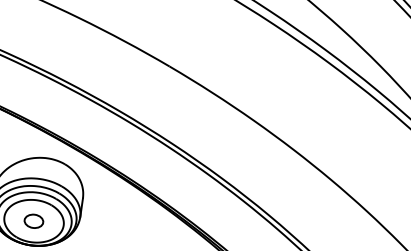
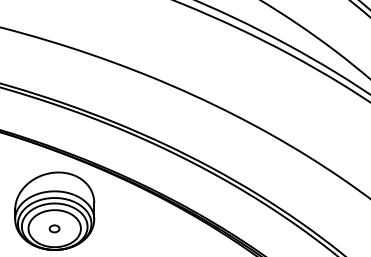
part: (33, 220) -> (54, 228), size x0.6

